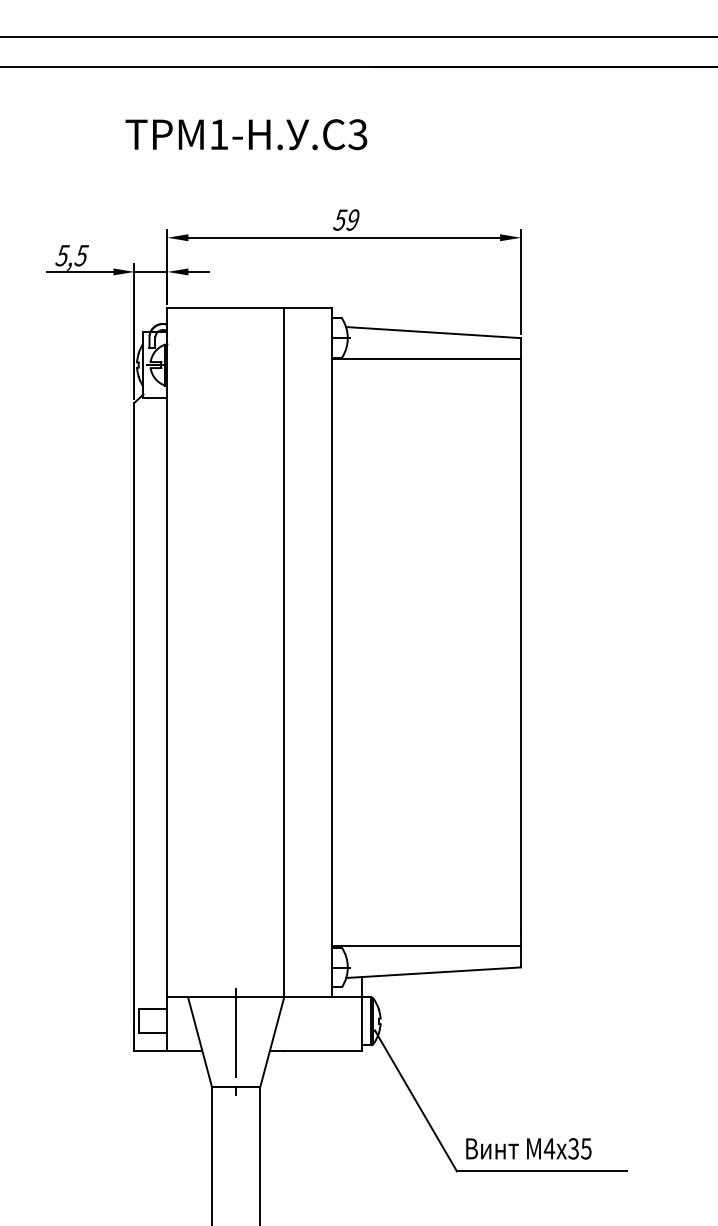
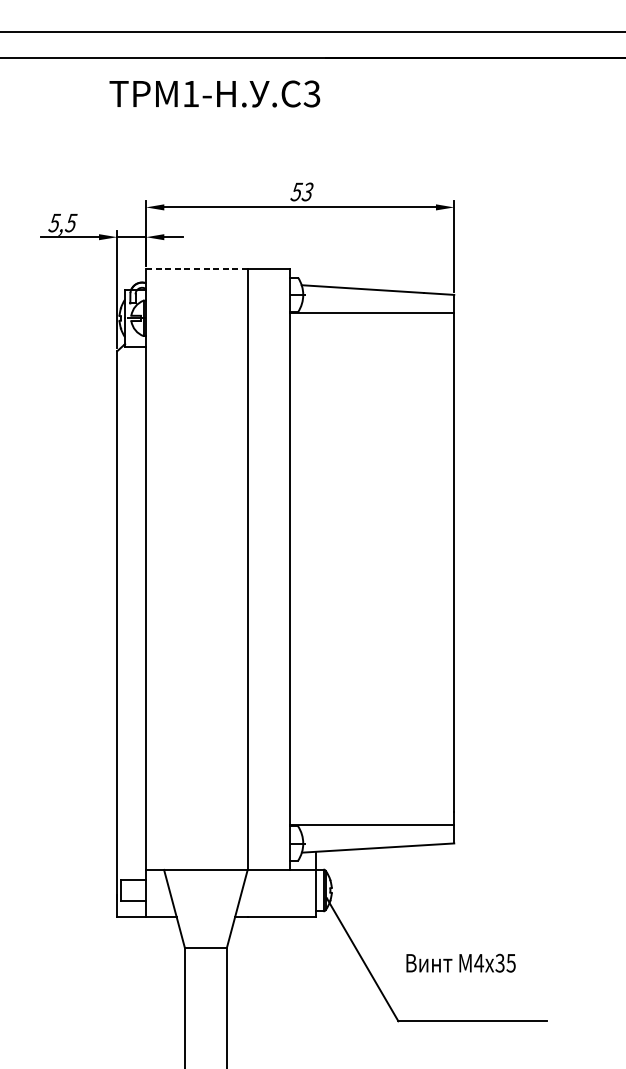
text: (246, 134) -> (214, 93), moved
text: (352, 219) -> (307, 191), 59 -> 53
line: (226, 308) -> (197, 269), solid -> dashed
line: (236, 1043) -> (206, 909), removed
text: (528, 1148) -> (460, 962), moved

